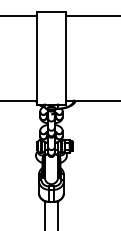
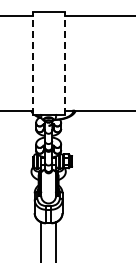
line: (36, 58) -> (32, 63), solid -> dashed
line: (66, 58) -> (65, 63), solid -> dashed

